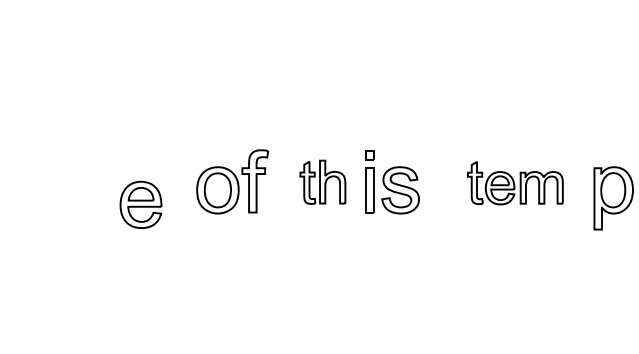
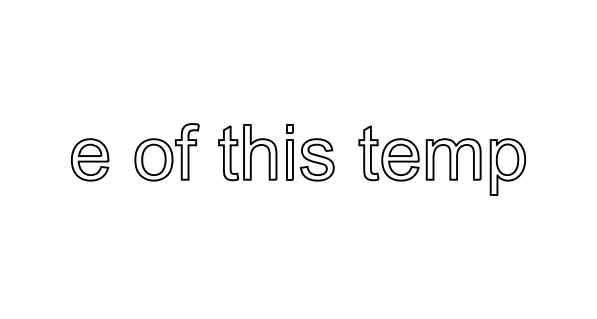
part: (322, 182) -> (247, 152), size x1.43
part: (514, 183) -> (419, 153), size x1.43
part: (141, 204) -> (90, 159), moved

